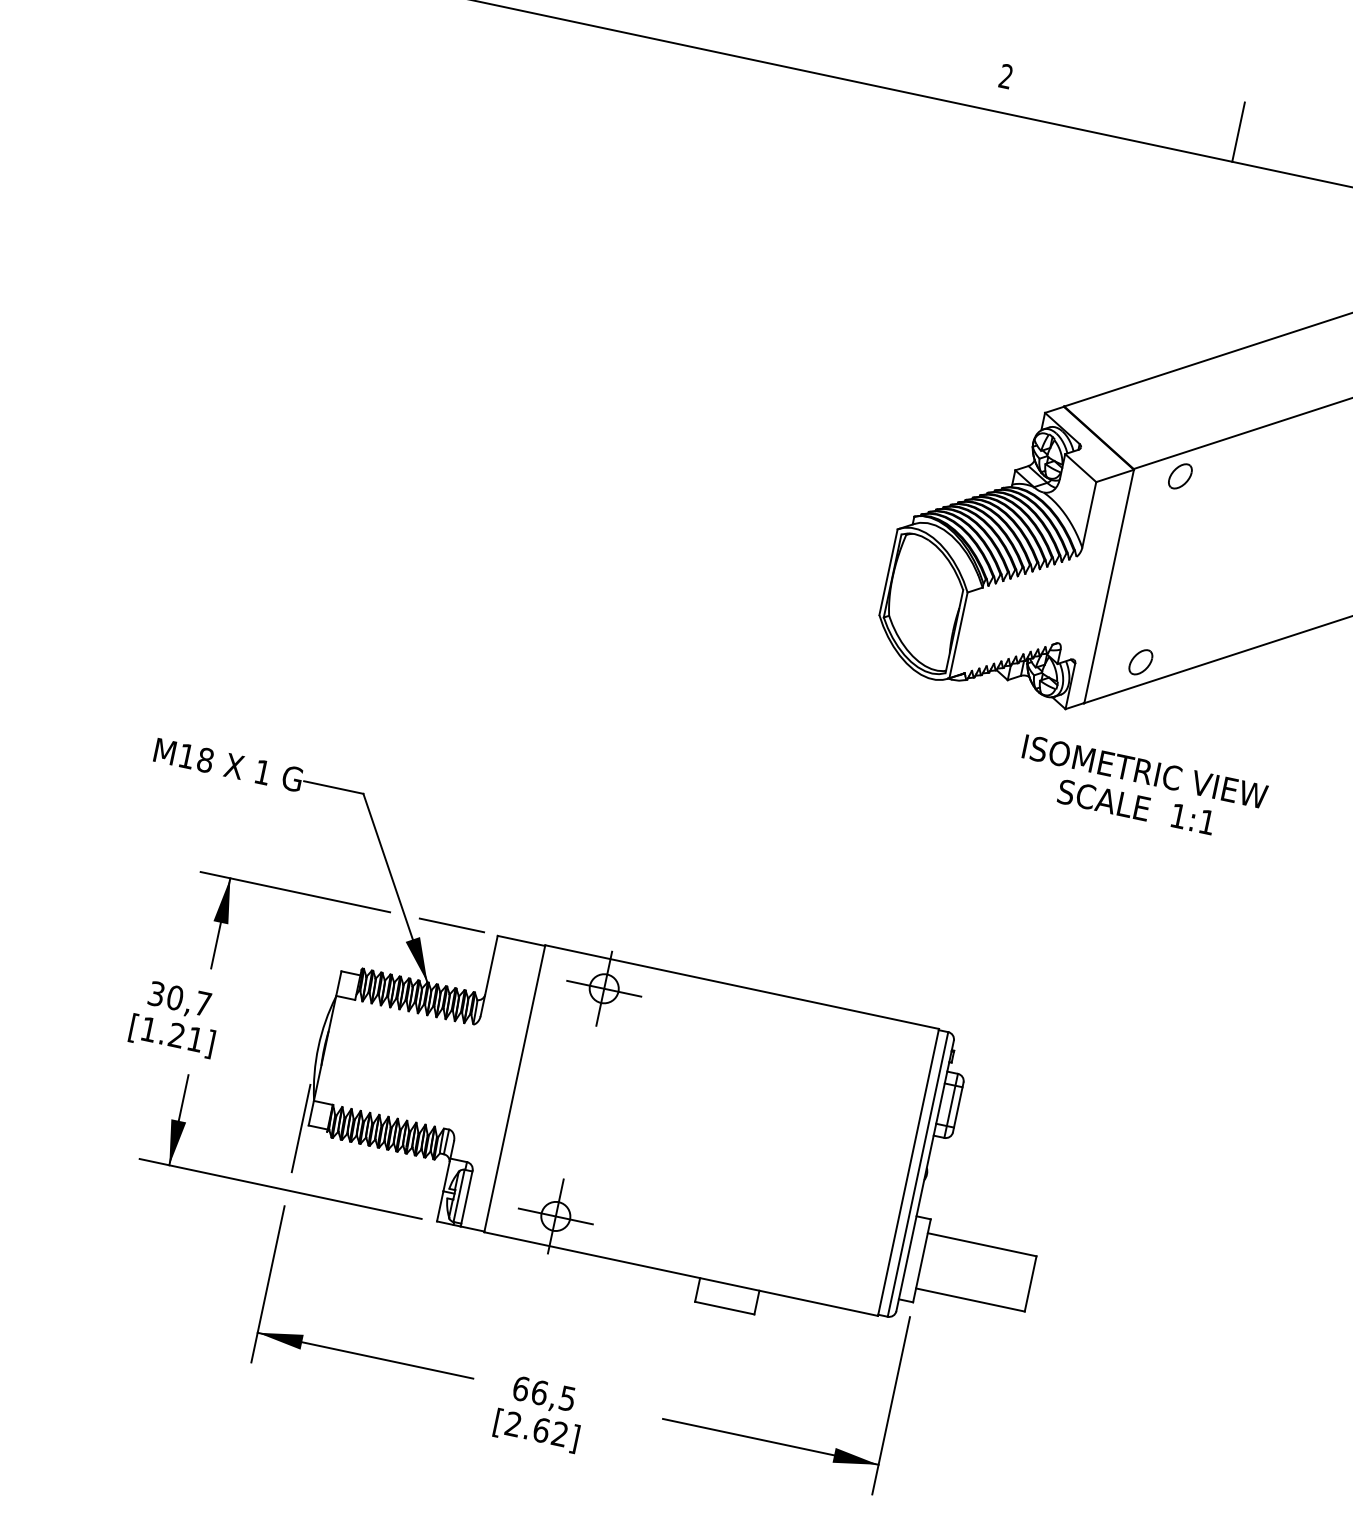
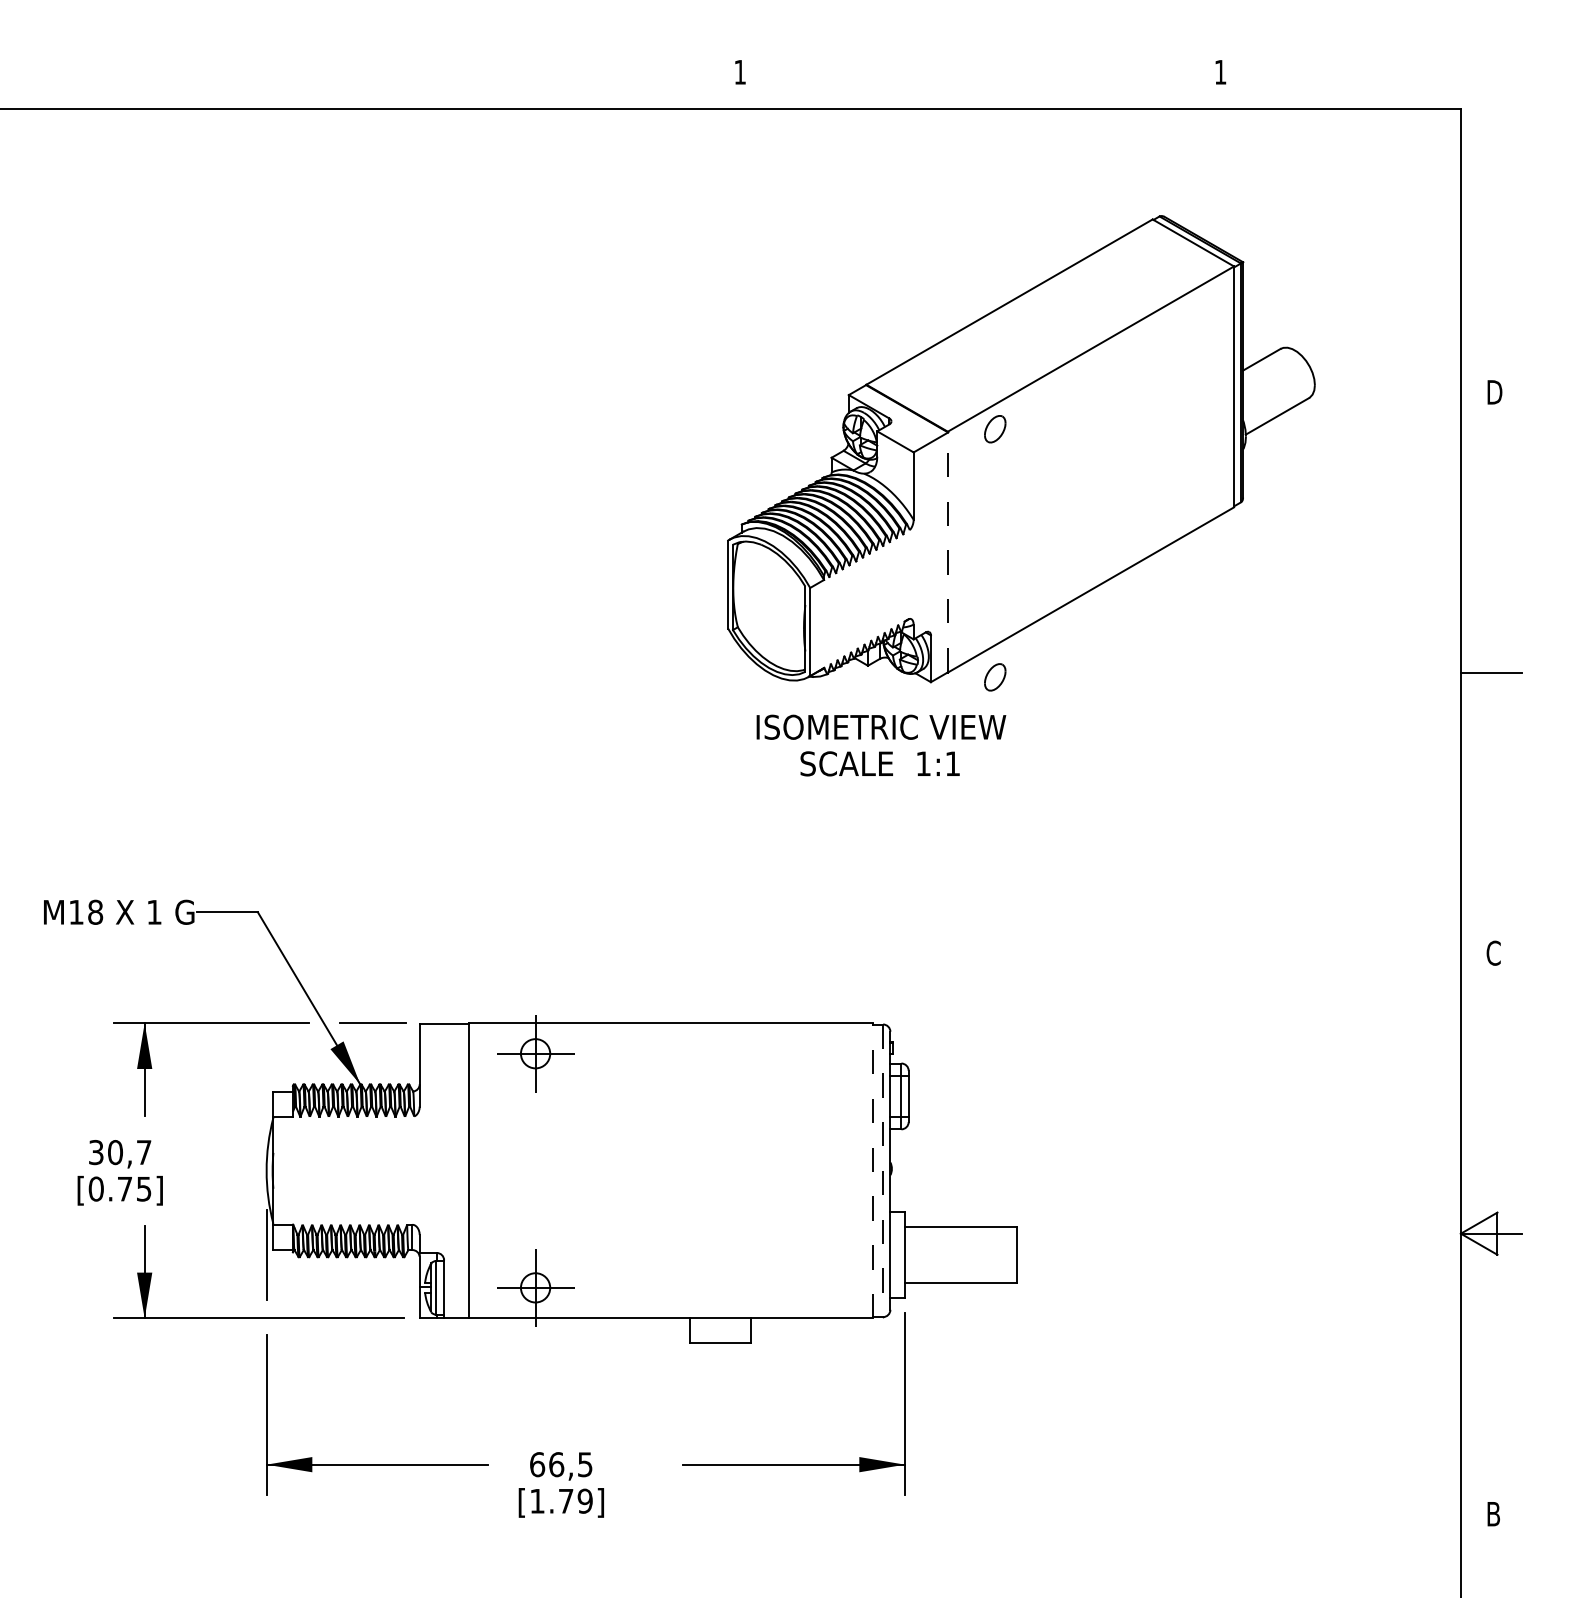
text: (1005, 75) -> (739, 71), 2 -> 1
line: (1238, 131) -> (980, 77), removed
line: (1109, 586) -> (948, 552), solid -> dashed
part: (1141, 662) -> (995, 677), moved
text: (1141, 789) -> (881, 745), moved
text: (171, 1033) -> (119, 1188), [1.21] -> [0.75]
line: (908, 1172) -> (873, 1170), solid -> dashed
line: (918, 1175) -> (883, 1171), solid -> dashed
text: (537, 1428) -> (561, 1500), [2.62] -> [1.79]

